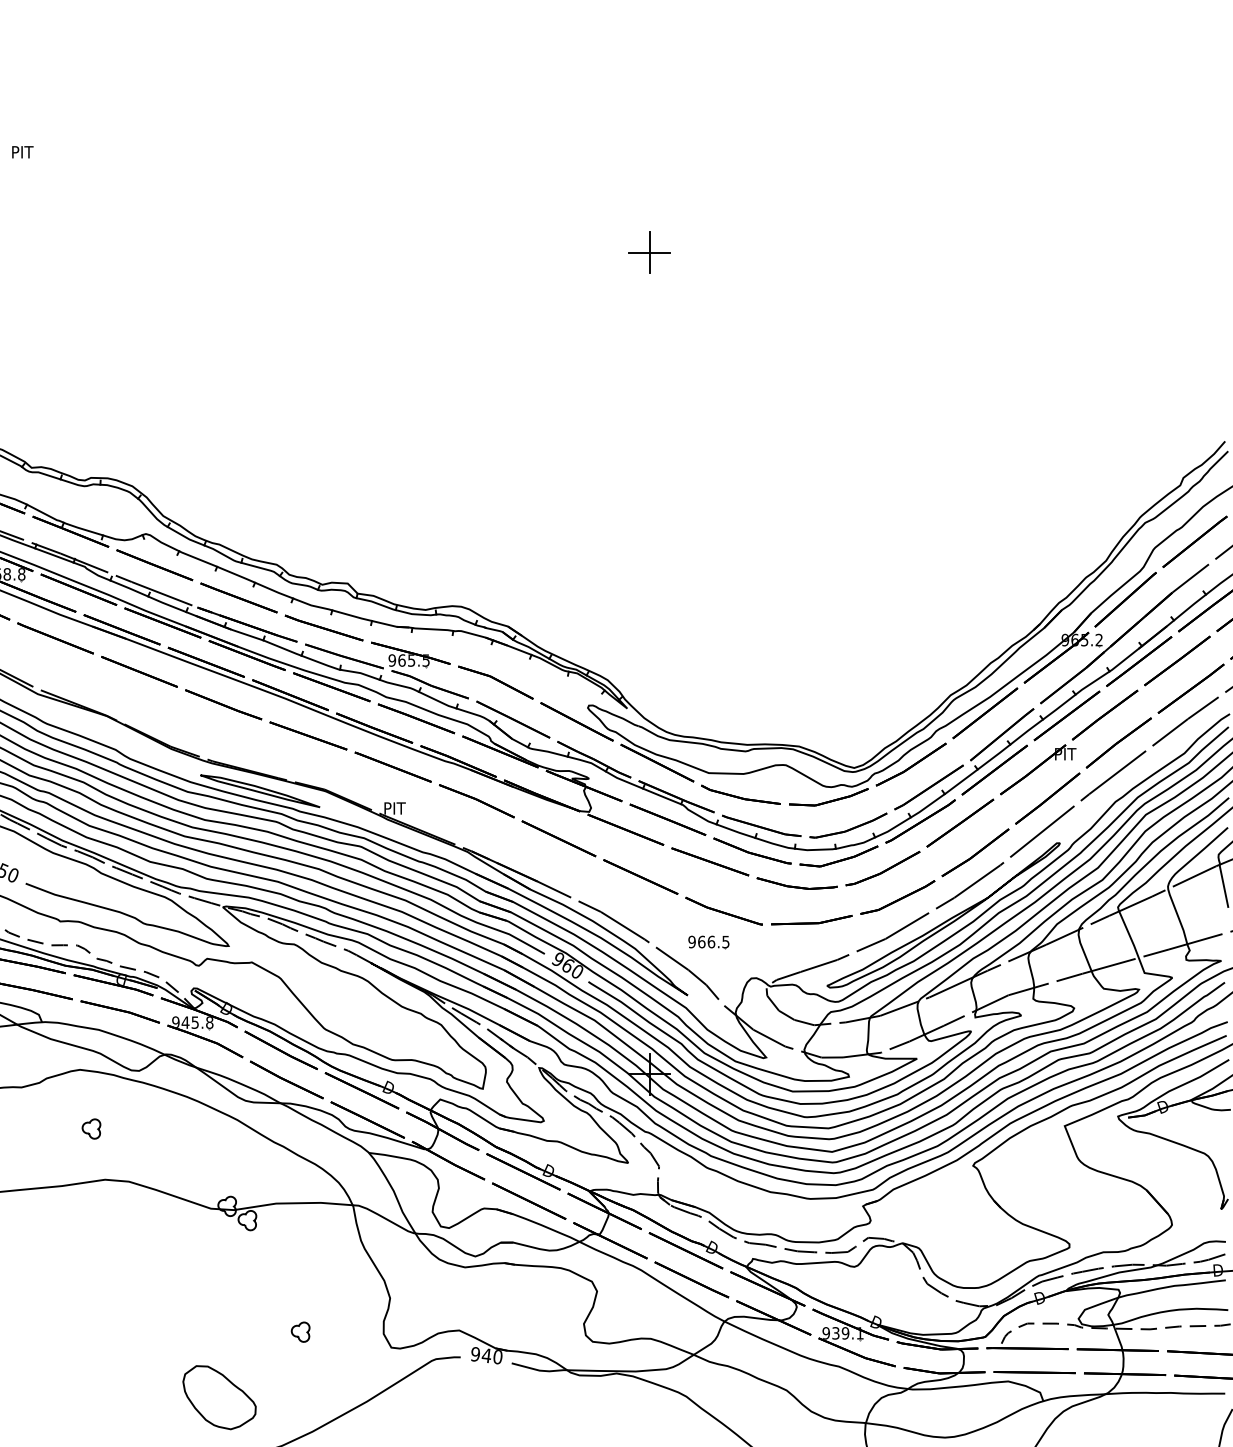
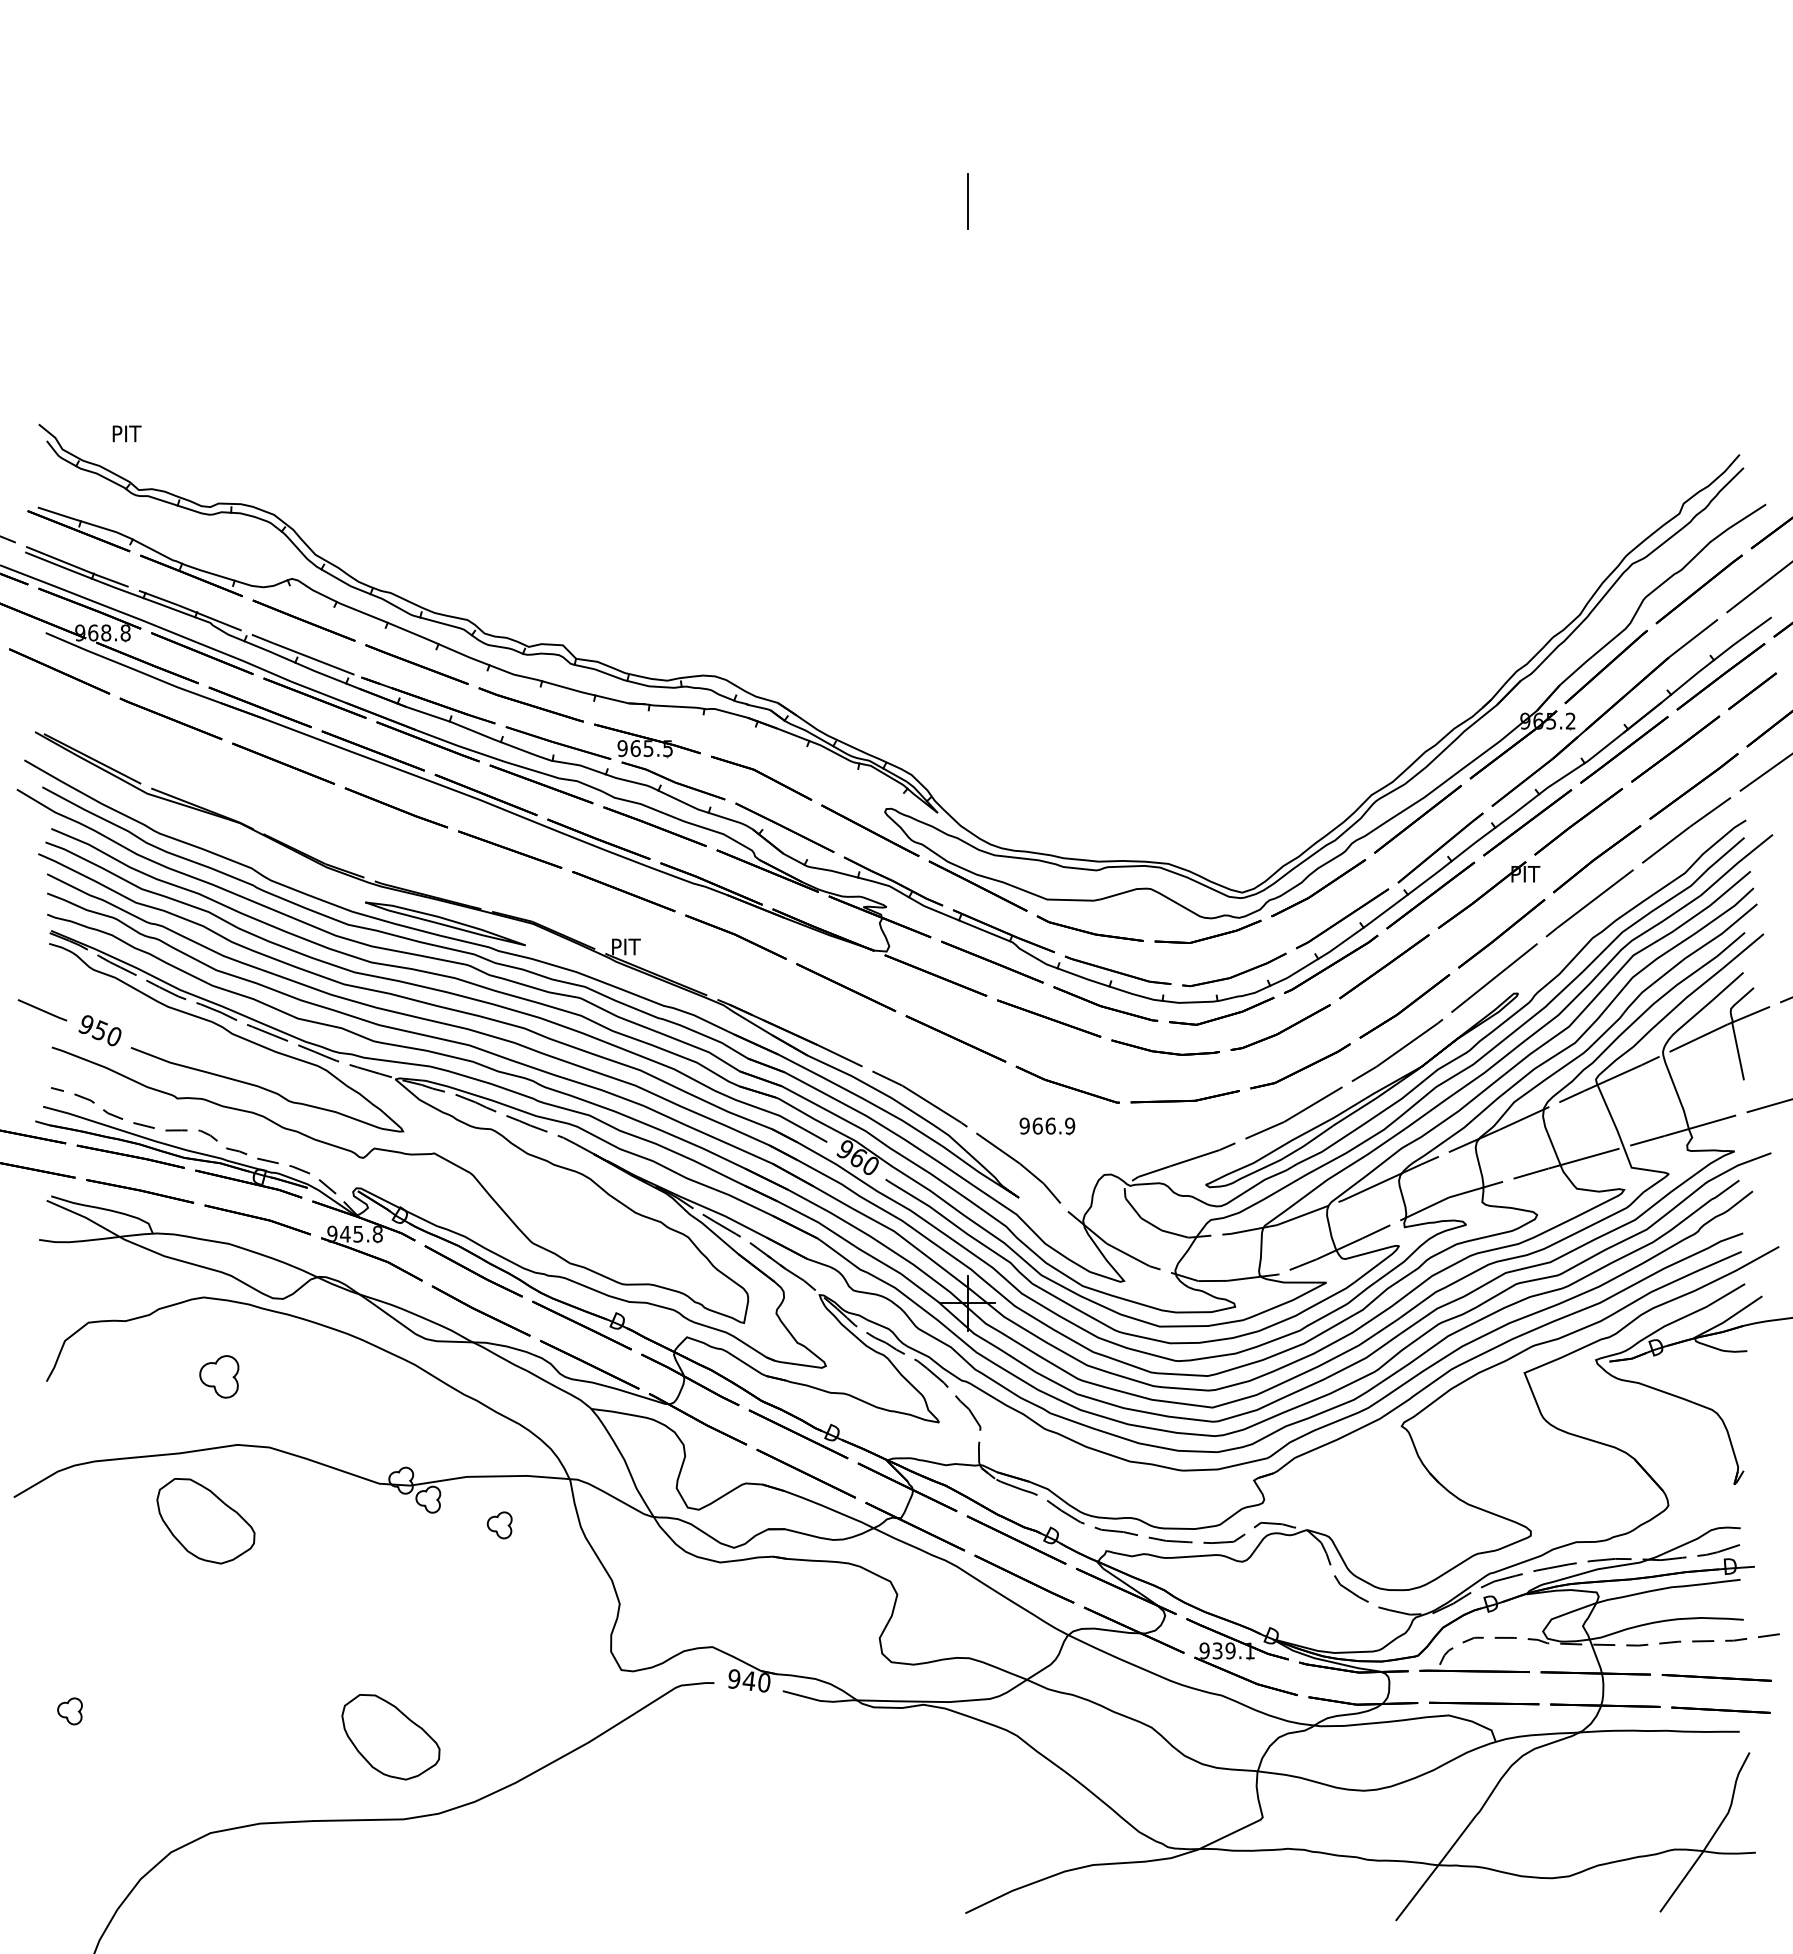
text: (22, 152) -> (126, 433), moved
line: (649, 252) -> (967, 201), removed
text: (726, 941) -> (1070, 1125), 966.5 -> 966.9
part: (90, 1128) -> (218, 1376), size x1.6
part: (81, 1236) -> (205, 1521), added
part: (300, 1332) -> (499, 1525), moved

